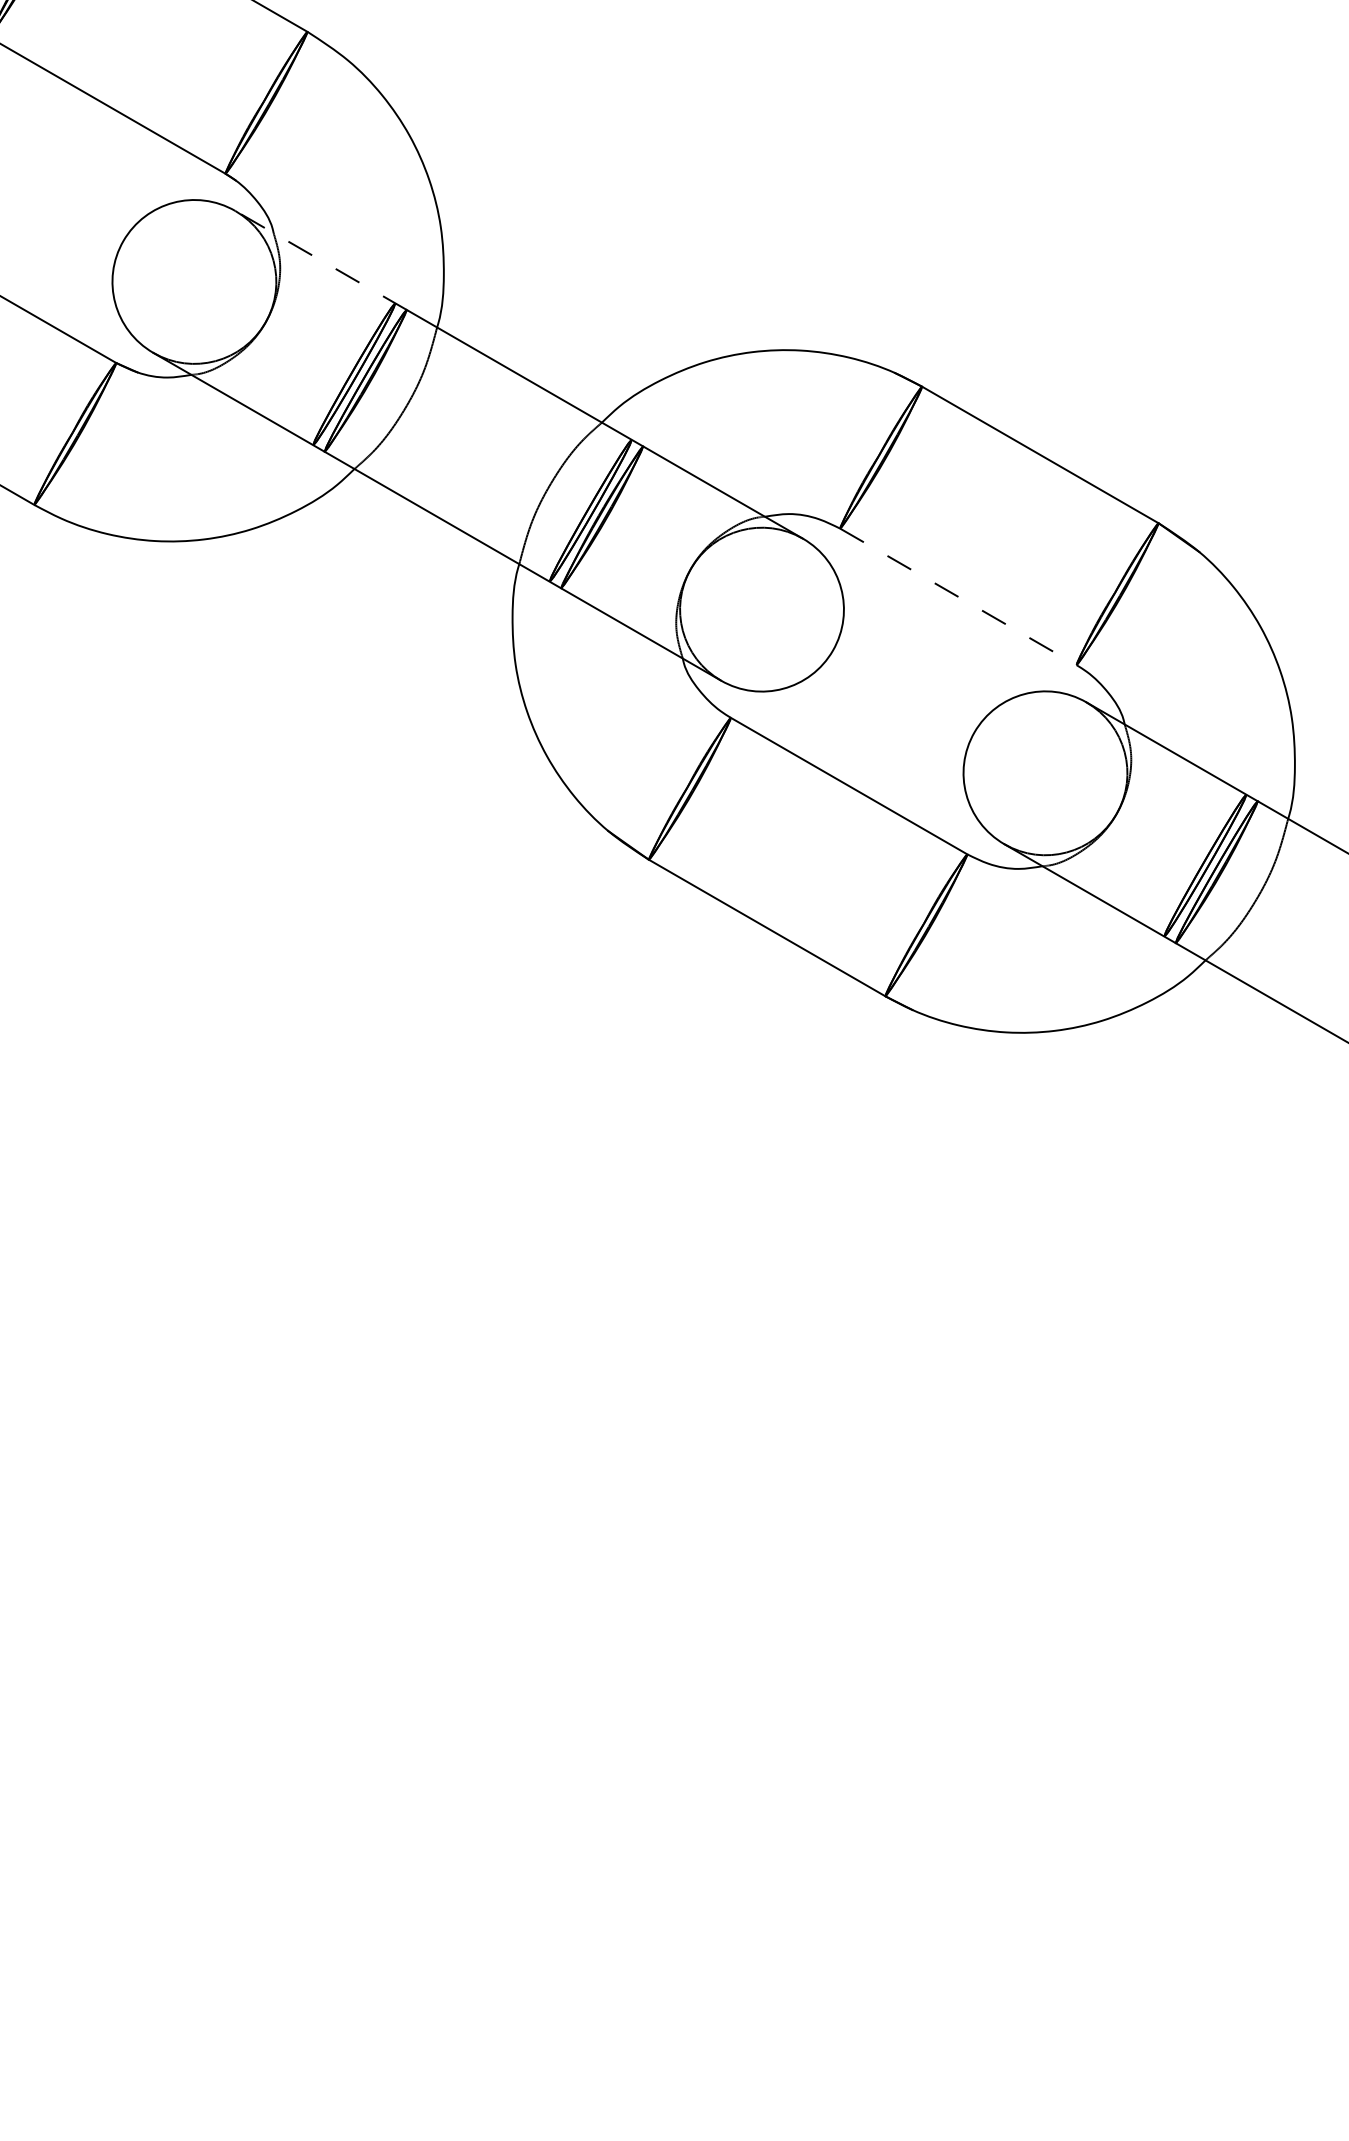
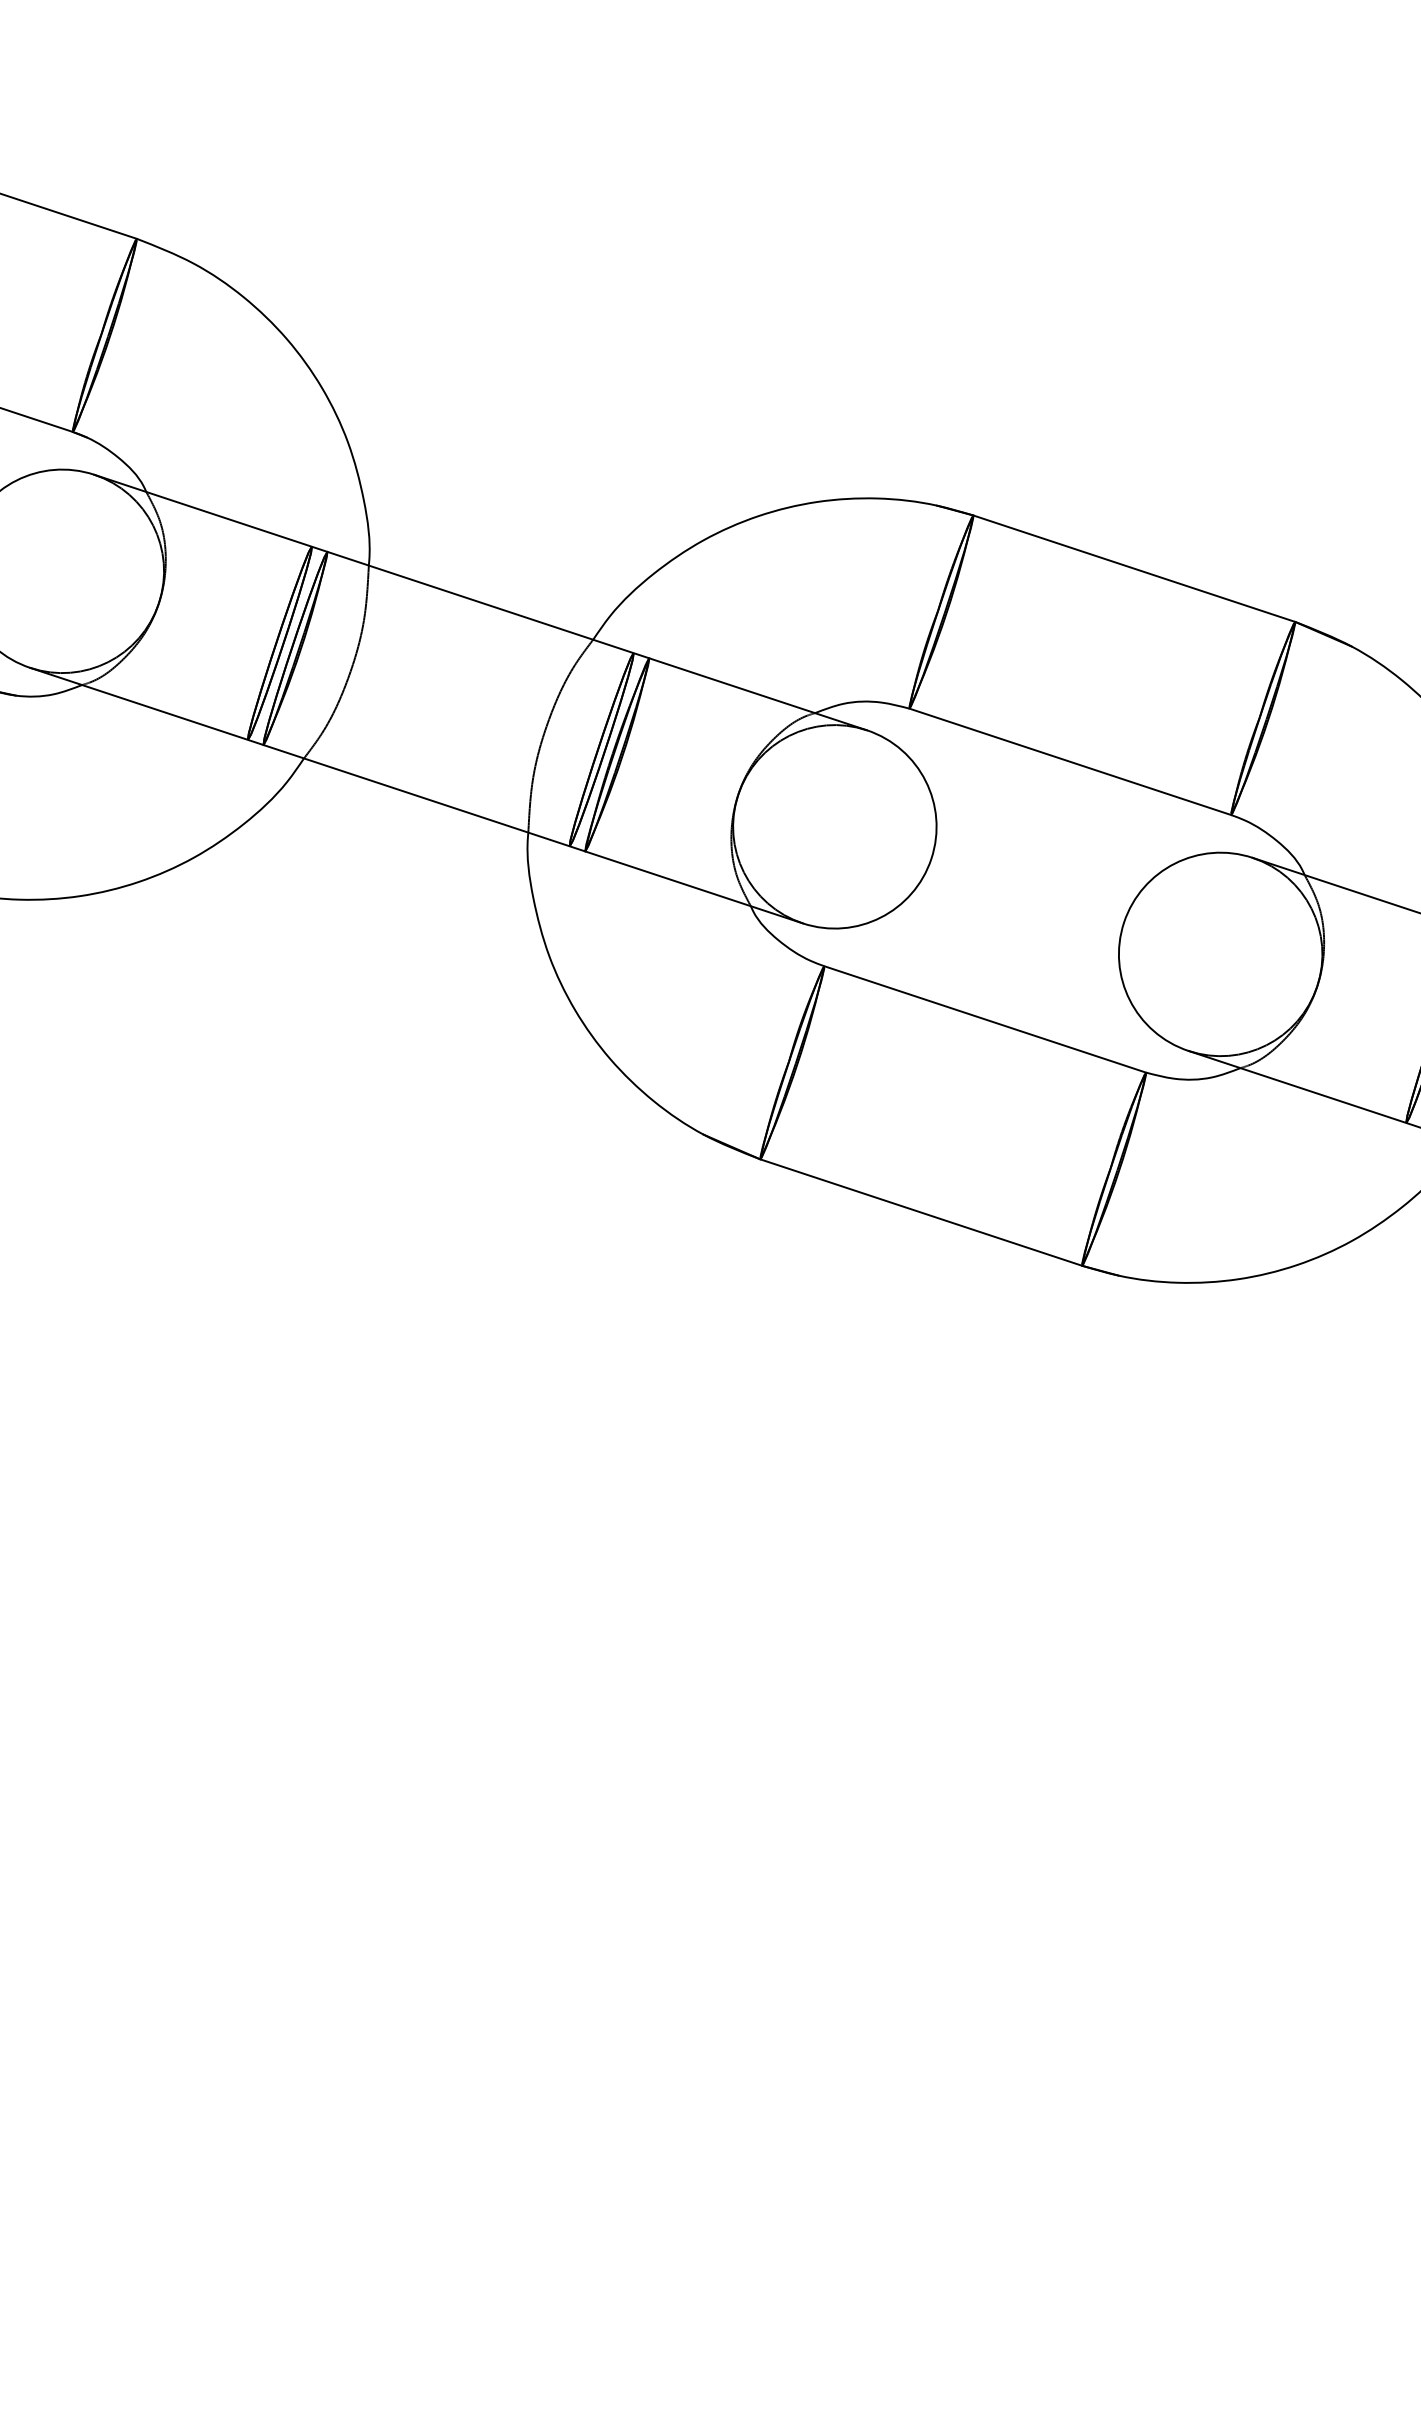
line: (321, 260) -> (211, 513), dashed -> solid
line: (958, 597) -> (1070, 762), dashed -> solid

